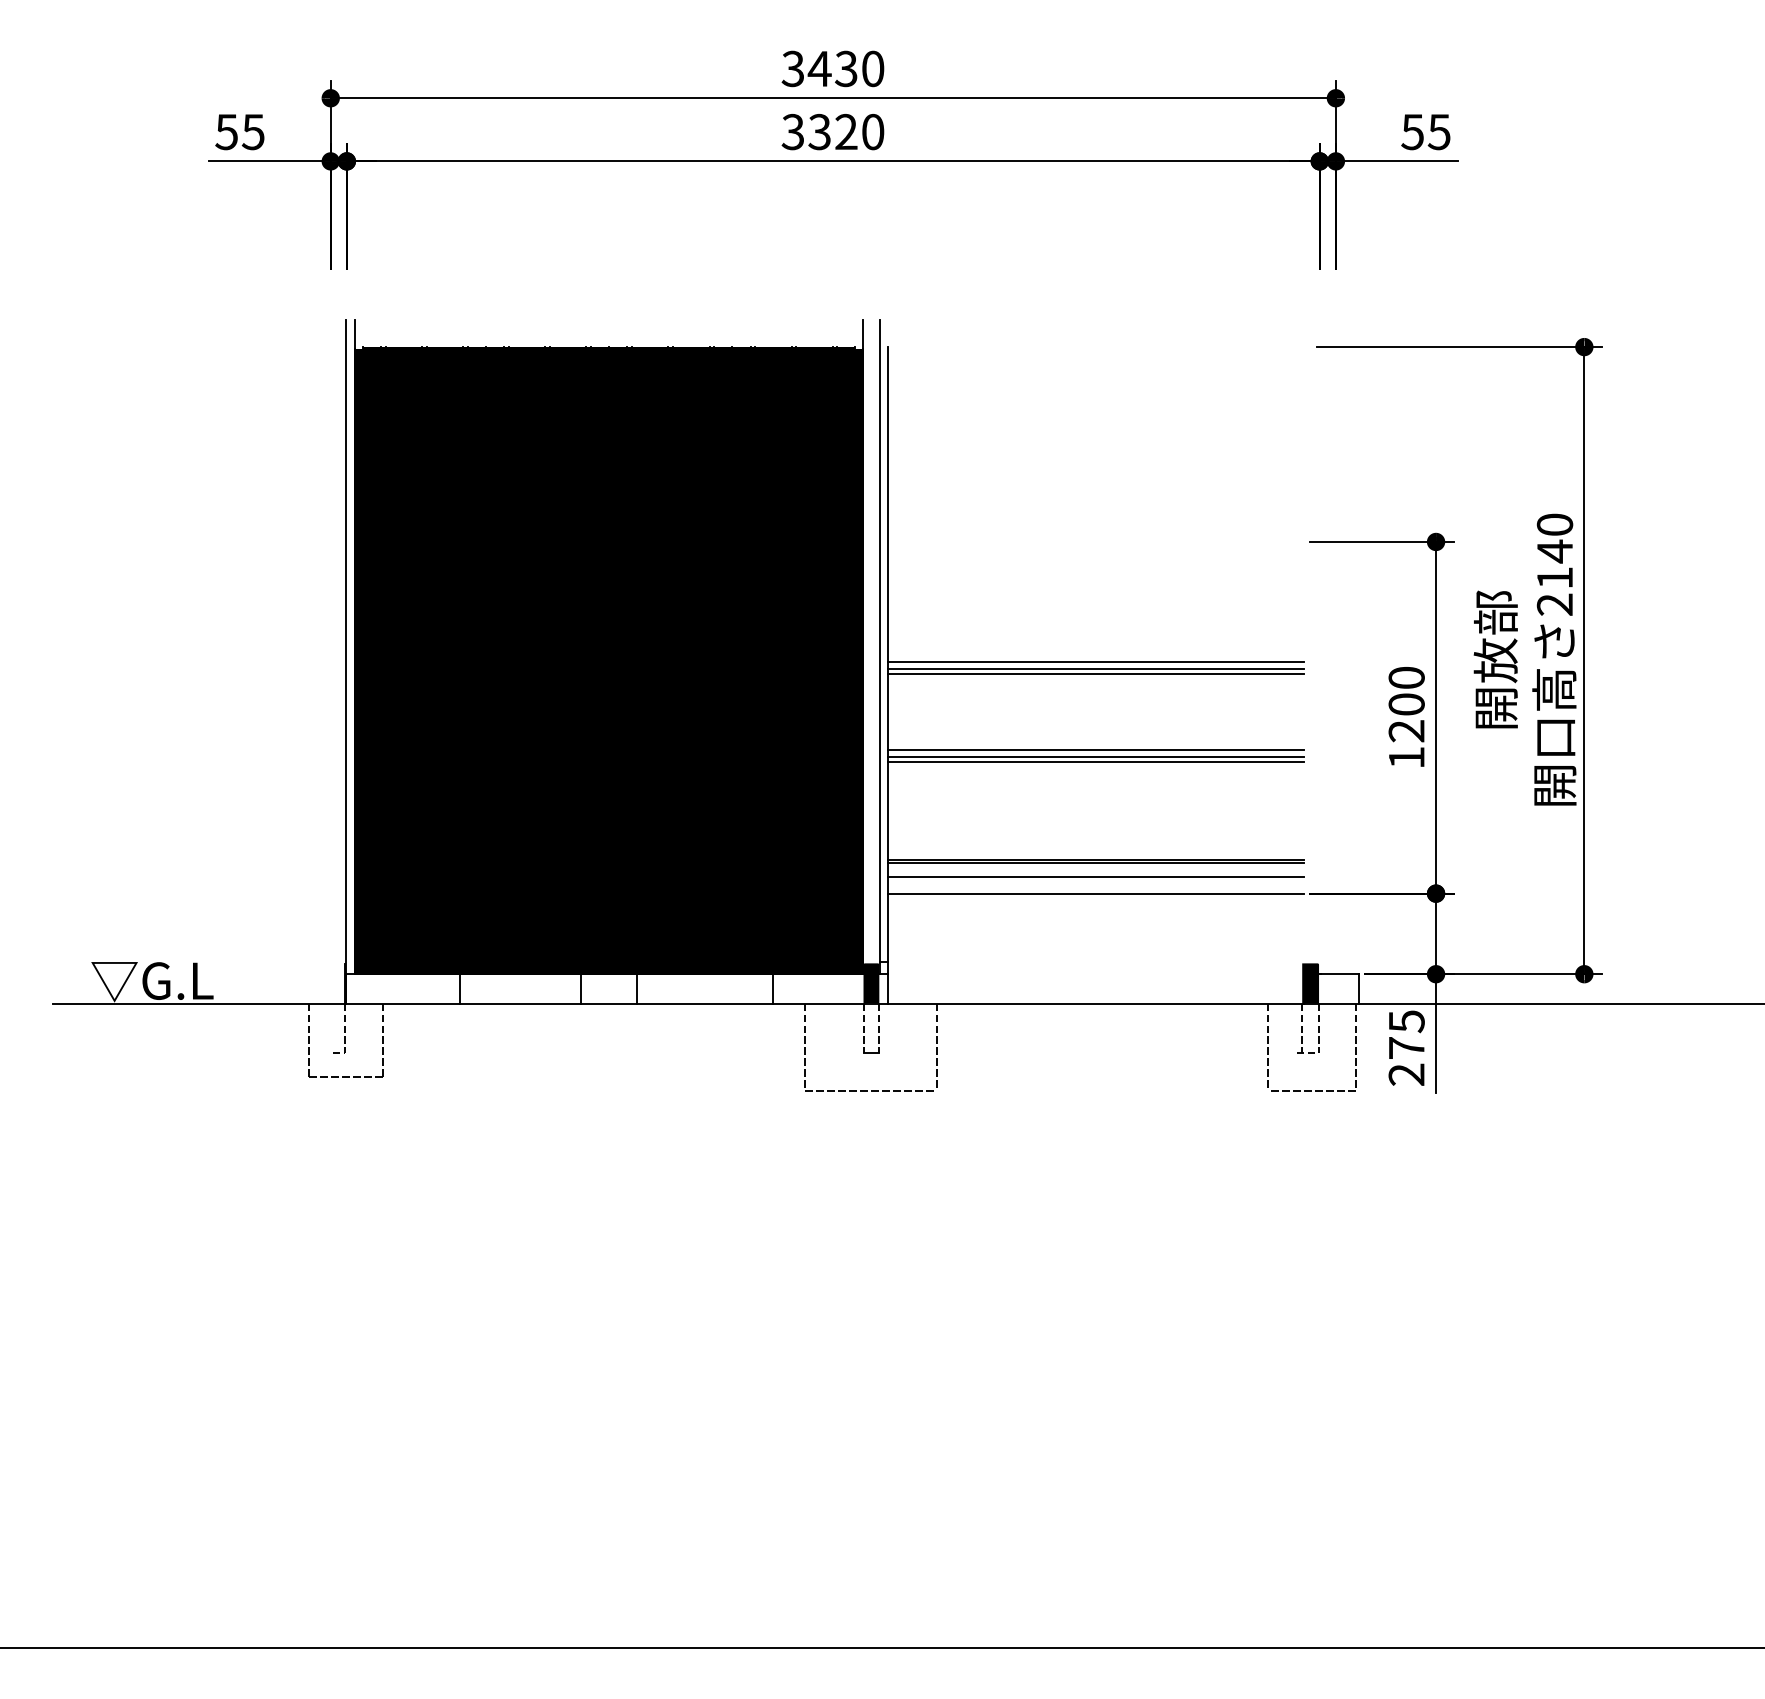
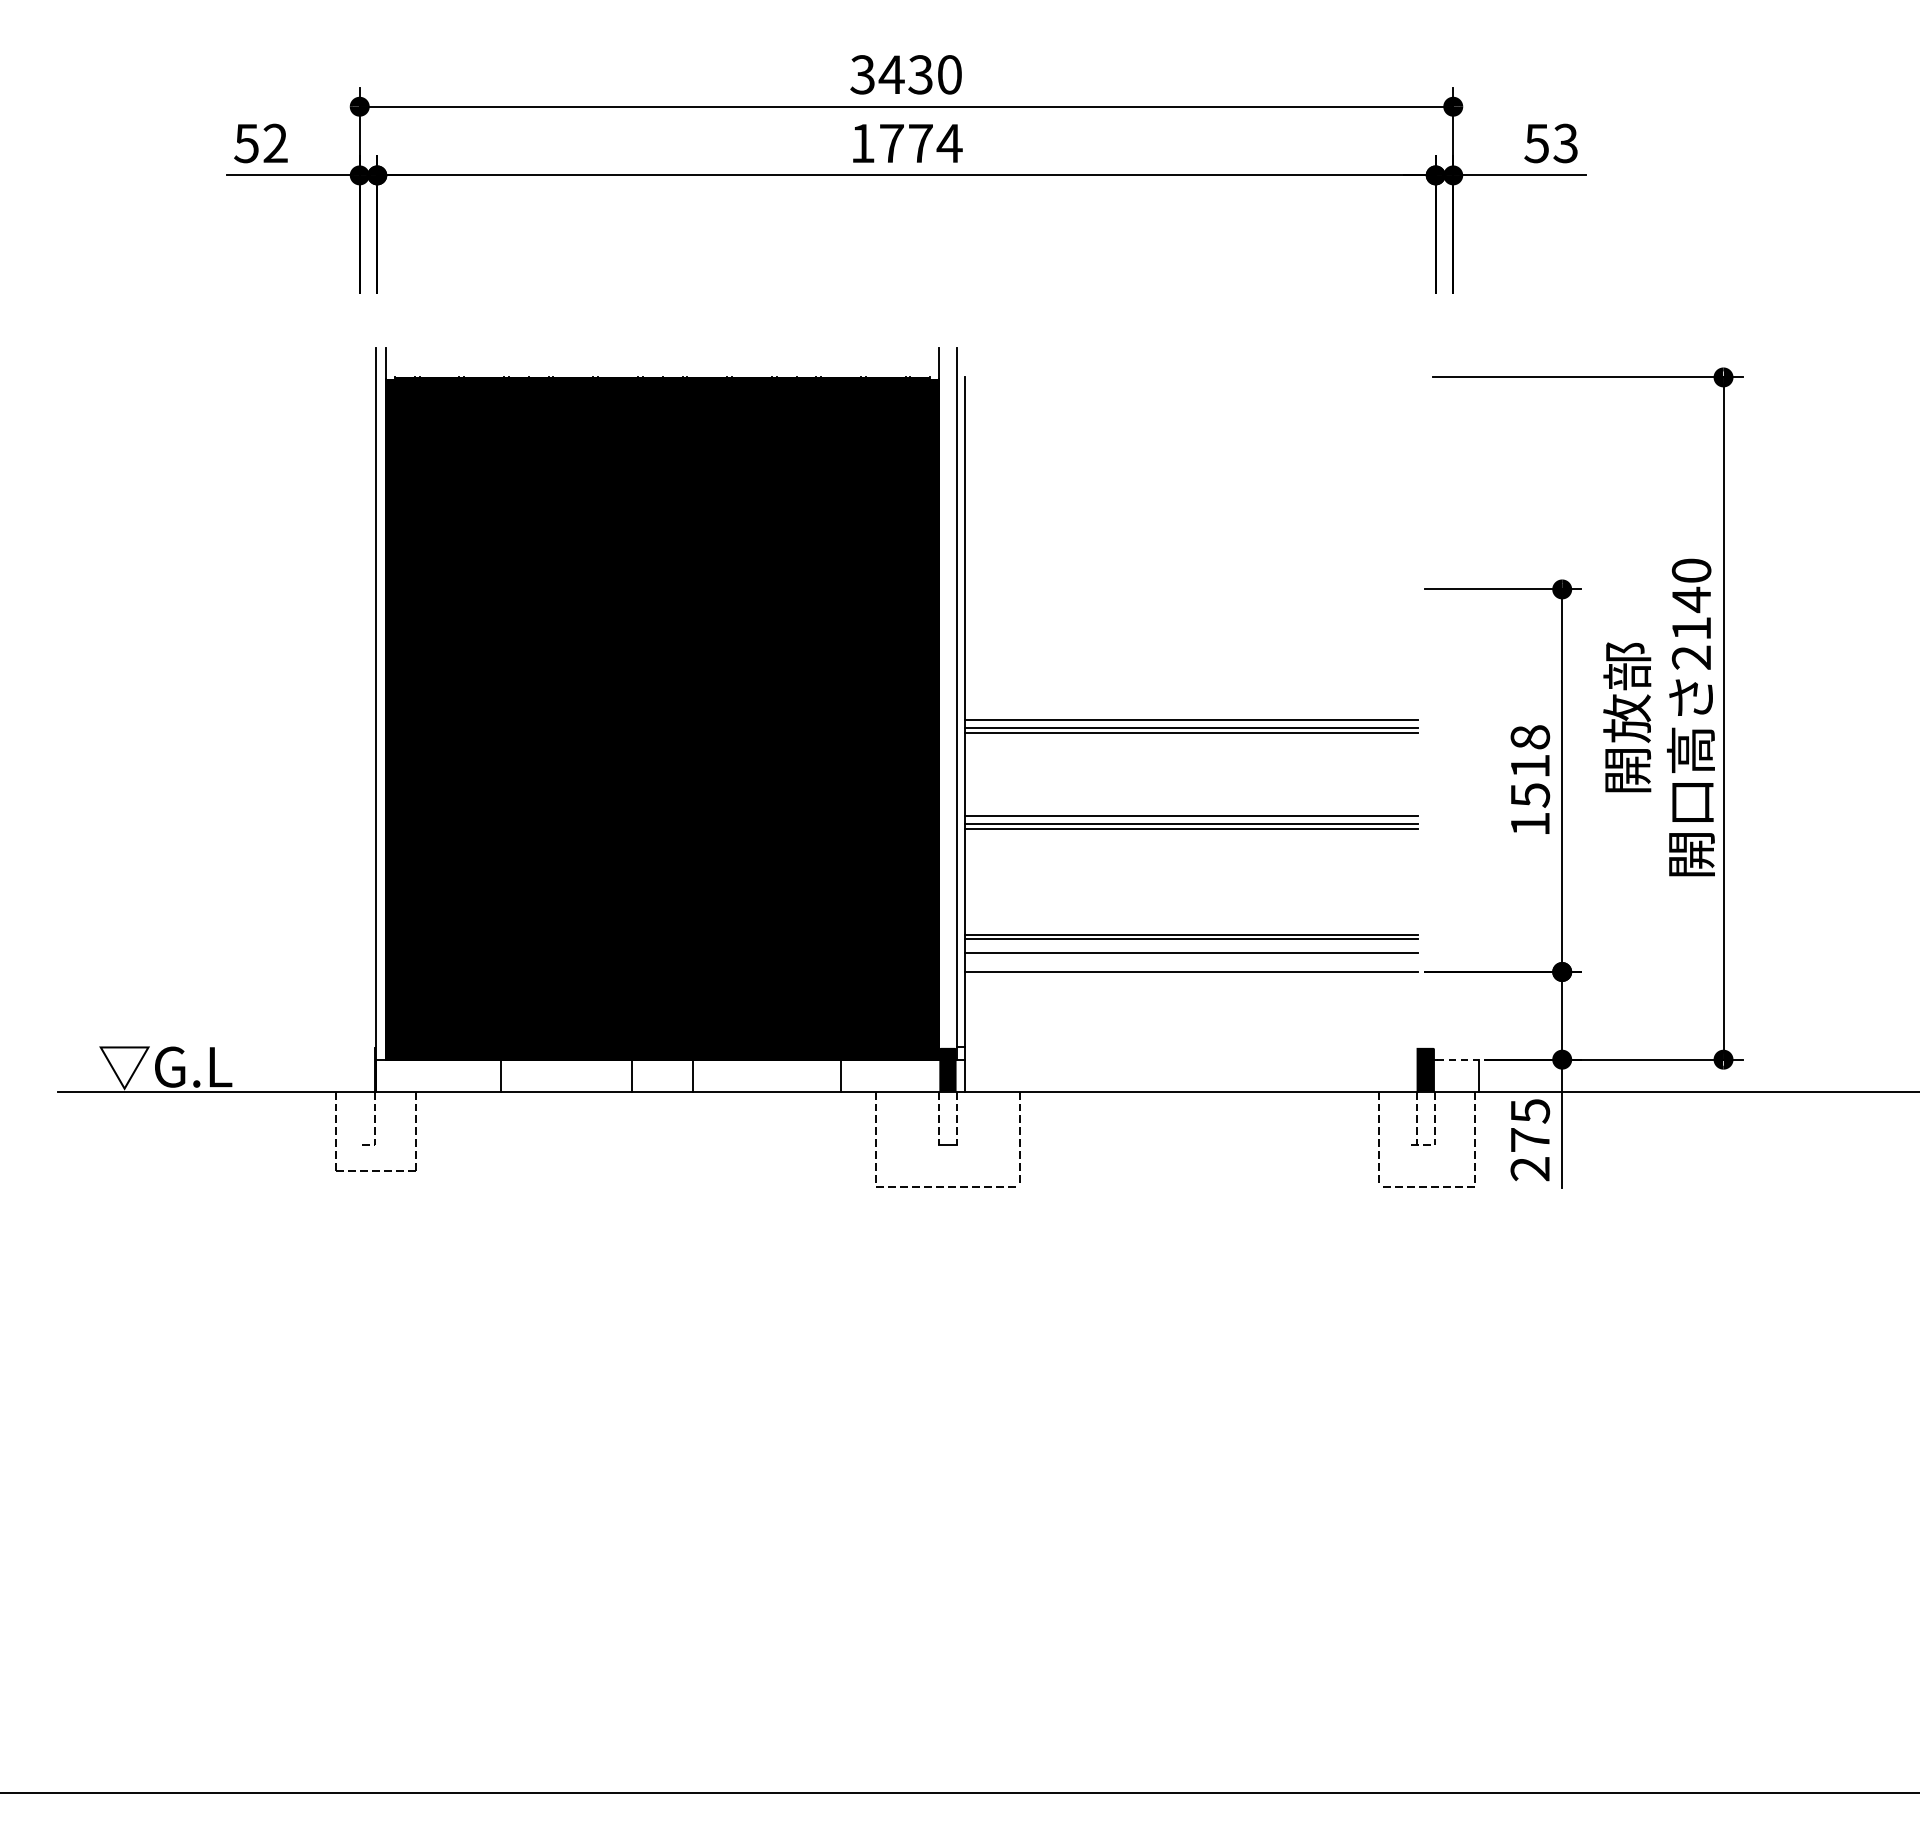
text: (252, 131) -> (274, 142), 55 -> 52
text: (833, 131) -> (906, 142), 3320 -> 1774
text: (1439, 131) -> (1565, 142), 55 -> 53
text: (1406, 704) -> (1530, 766), 1200 -> 1518
line: (1340, 974) -> (1458, 1059), solid -> dashed

